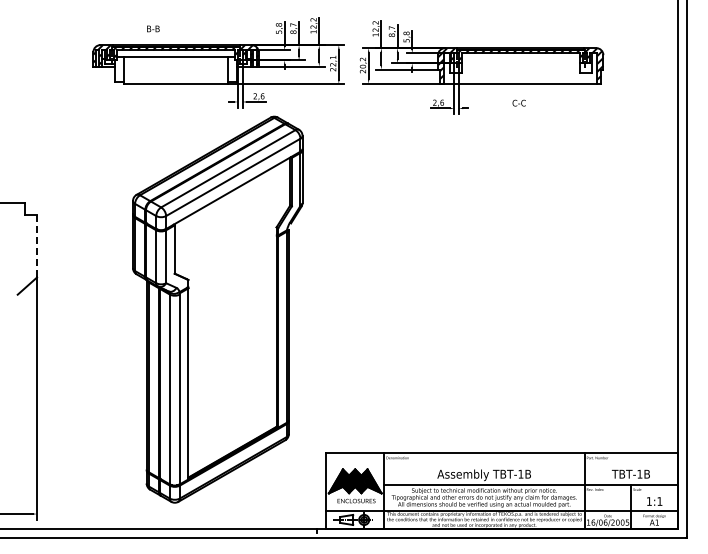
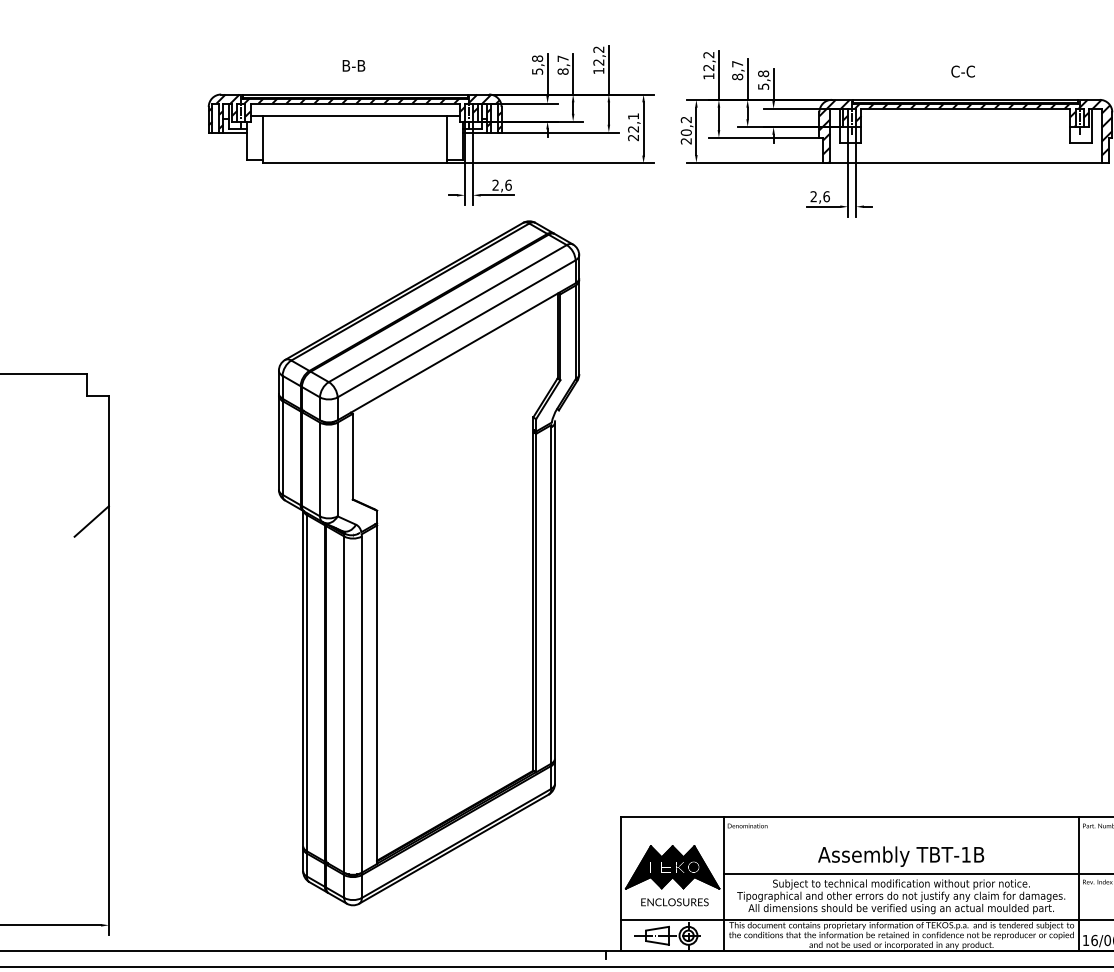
text: (153, 28) -> (354, 65), moved
text: (518, 102) -> (961, 70), moved
line: (37, 246) -> (109, 451), dashed -> solid

